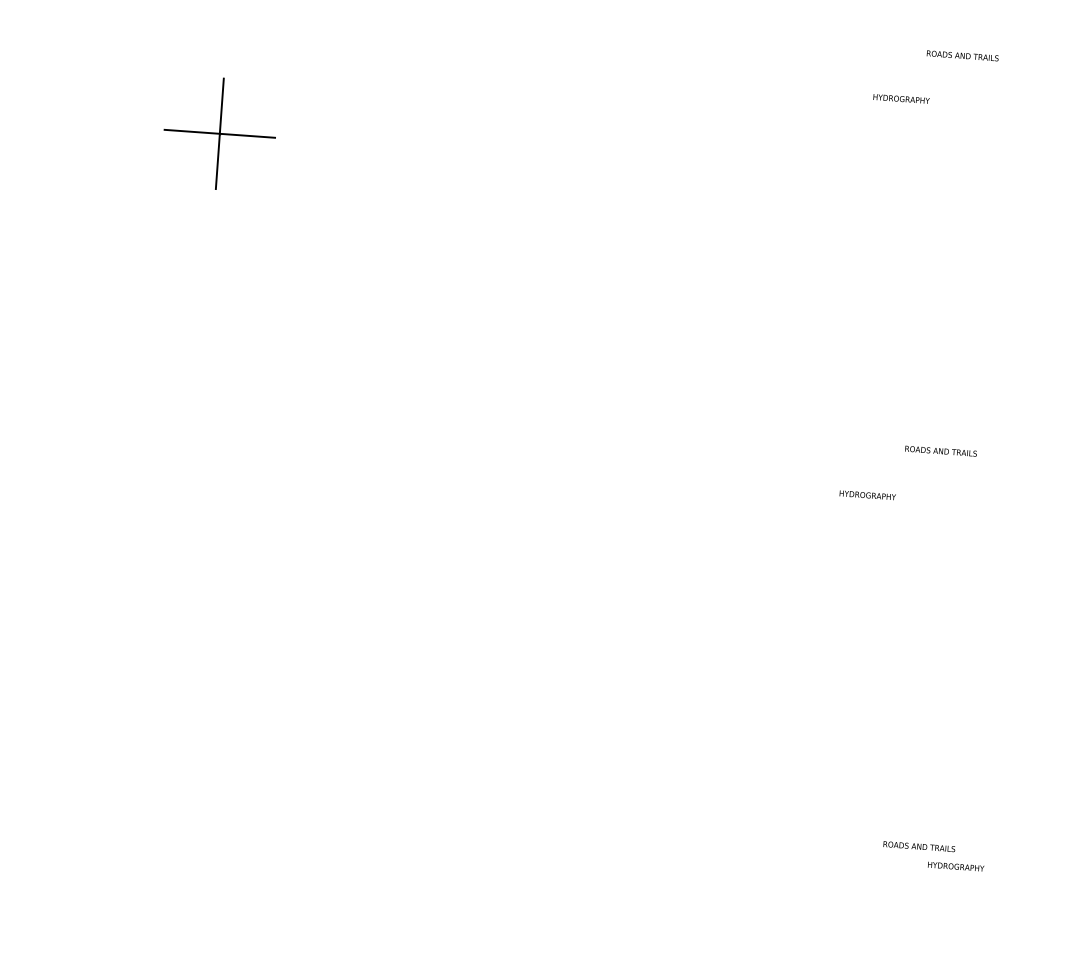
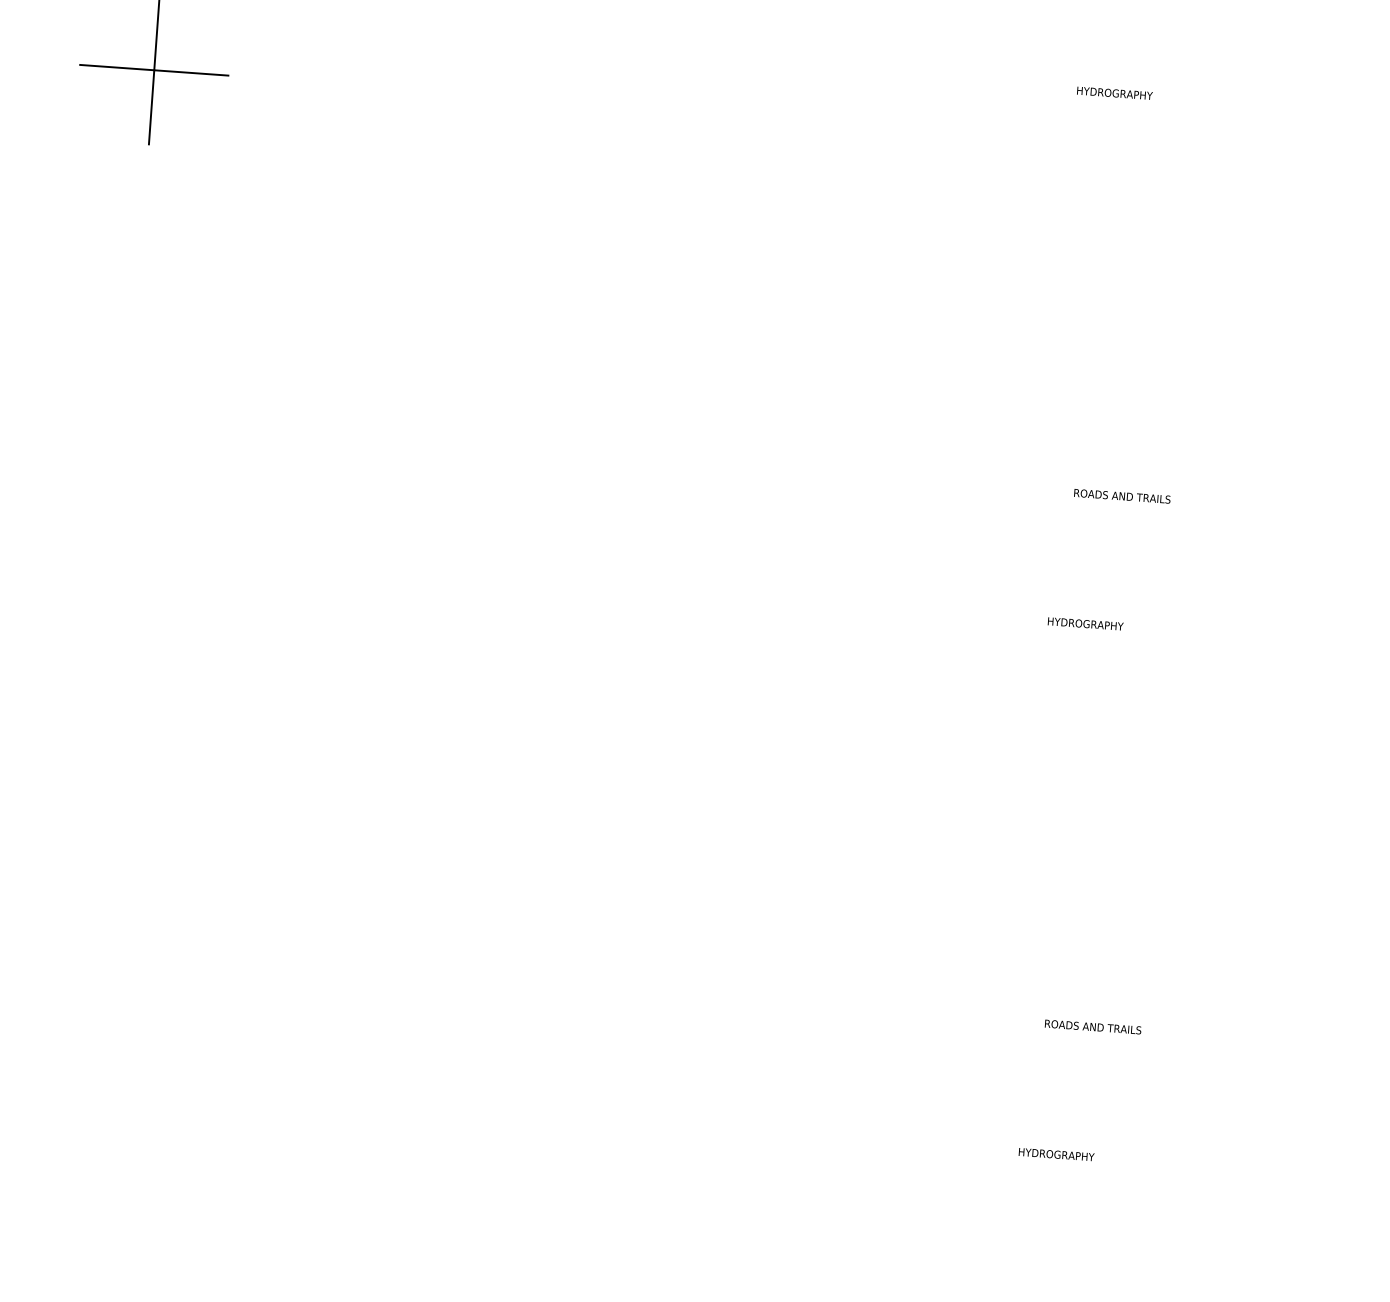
text: (901, 98) -> (1114, 92), moved
text: (867, 495) -> (1085, 624), moved
text: (956, 866) -> (1057, 1154), moved

